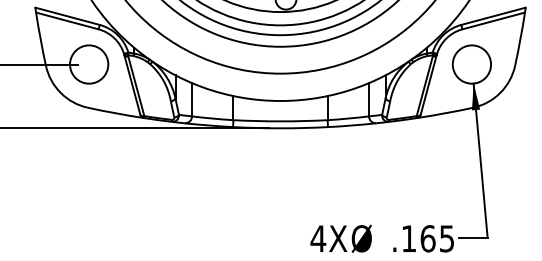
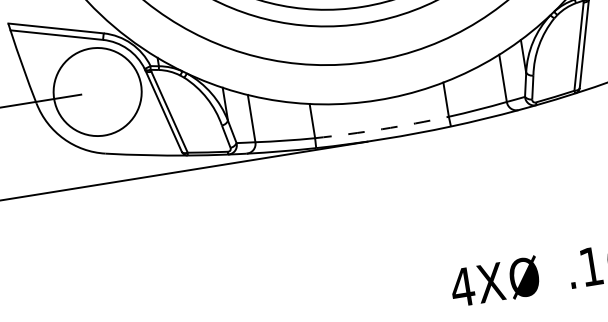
circle: (89, 64) -> (98, 91), size x1.6
arc: (280, 121) -> (382, 129), solid -> dashed

